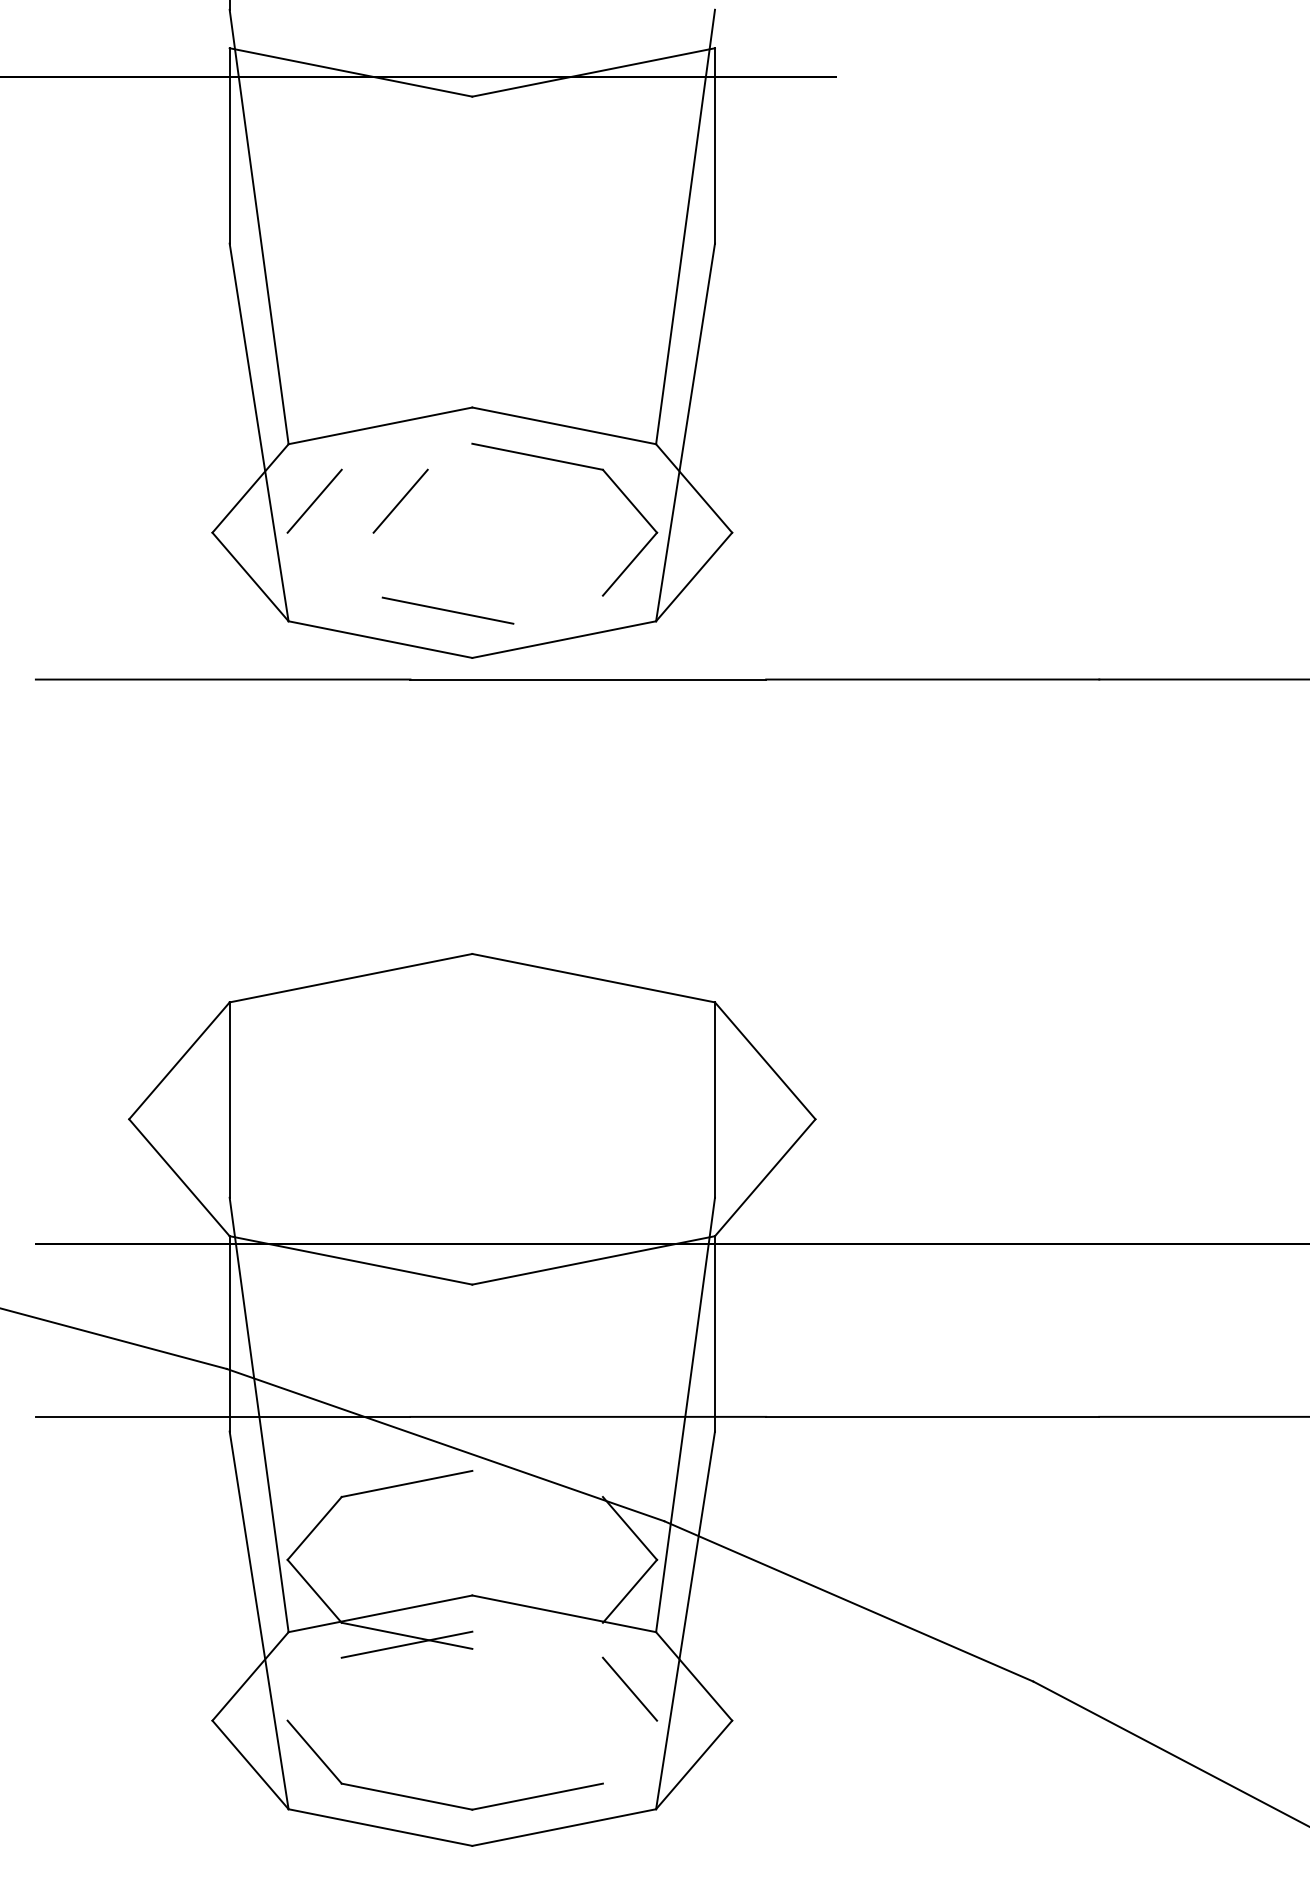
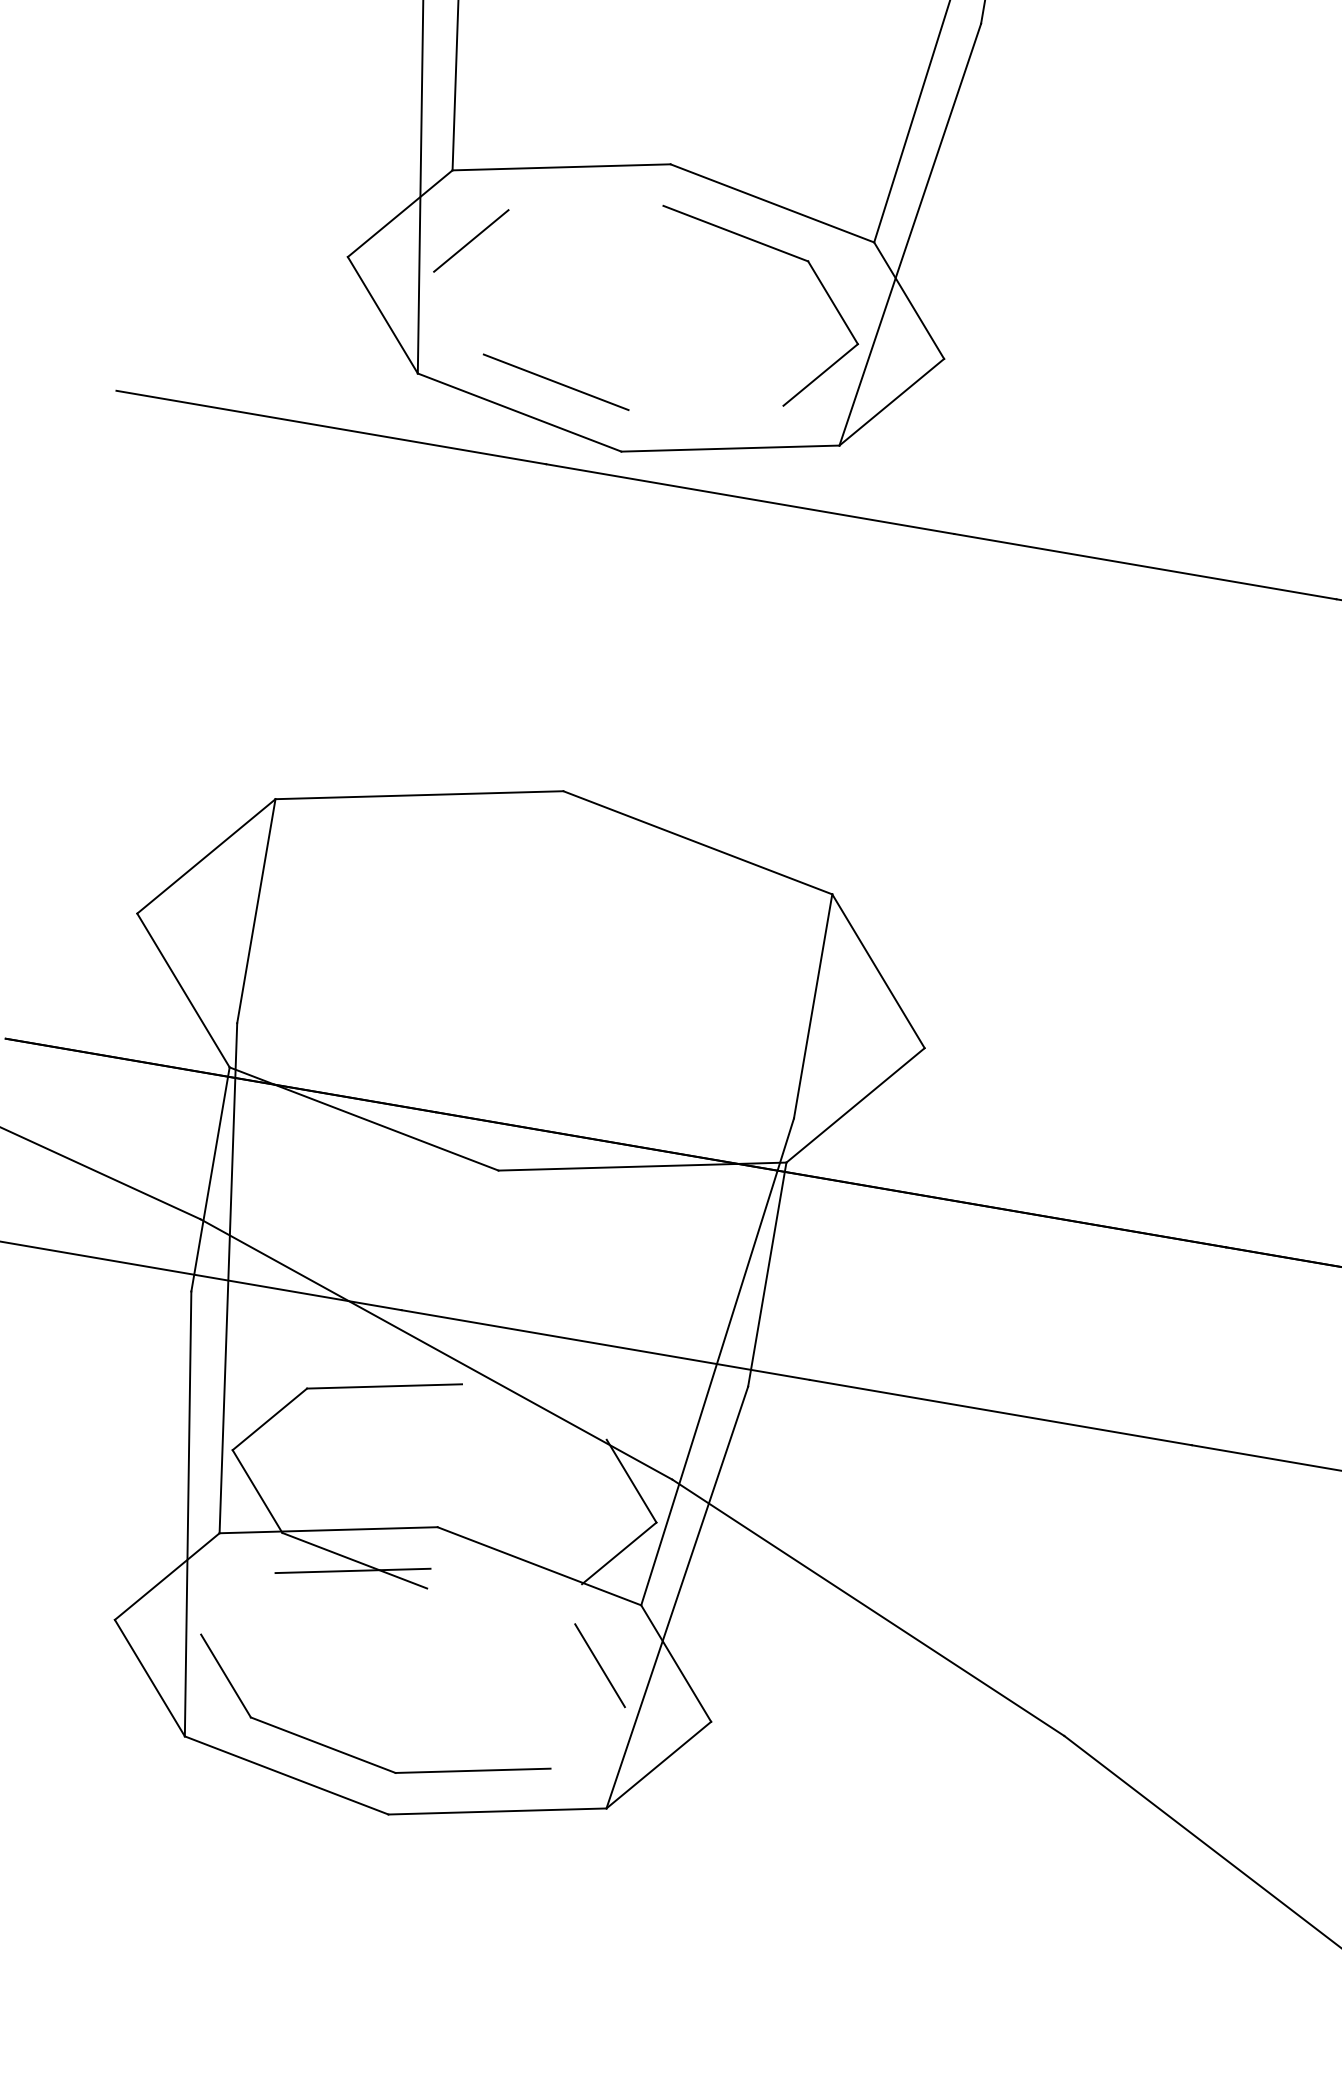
line: (400, 500) -> (569, 256), removed
line: (447, 610) -> (555, 381), moved

